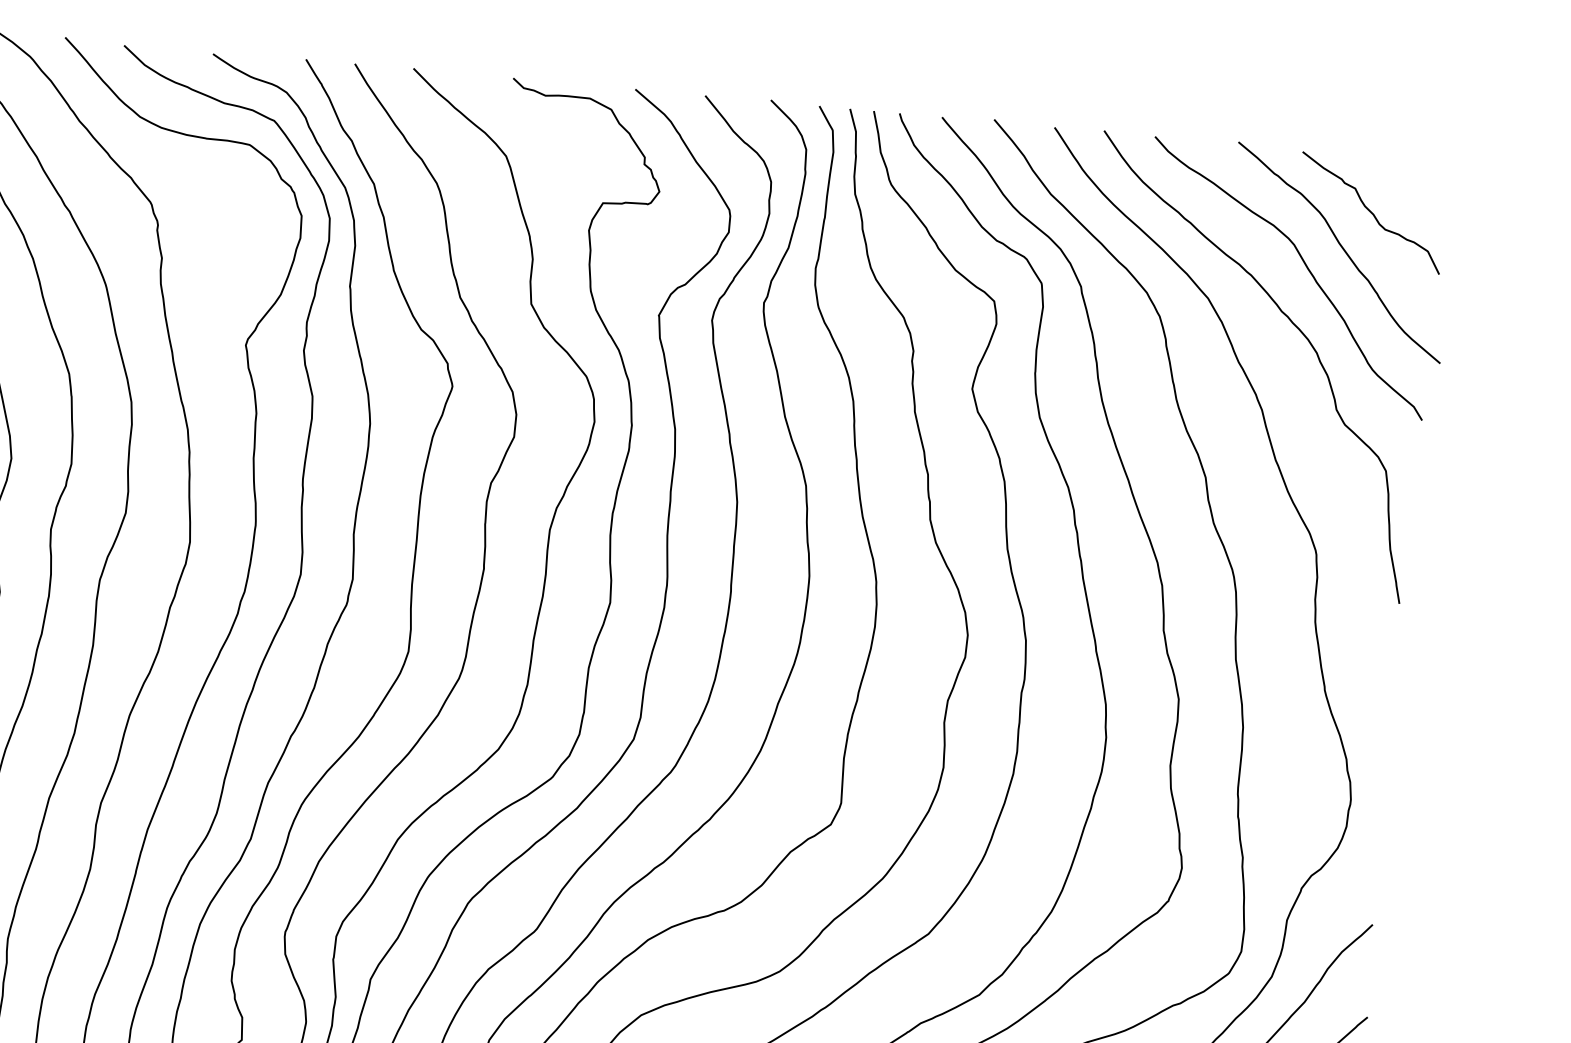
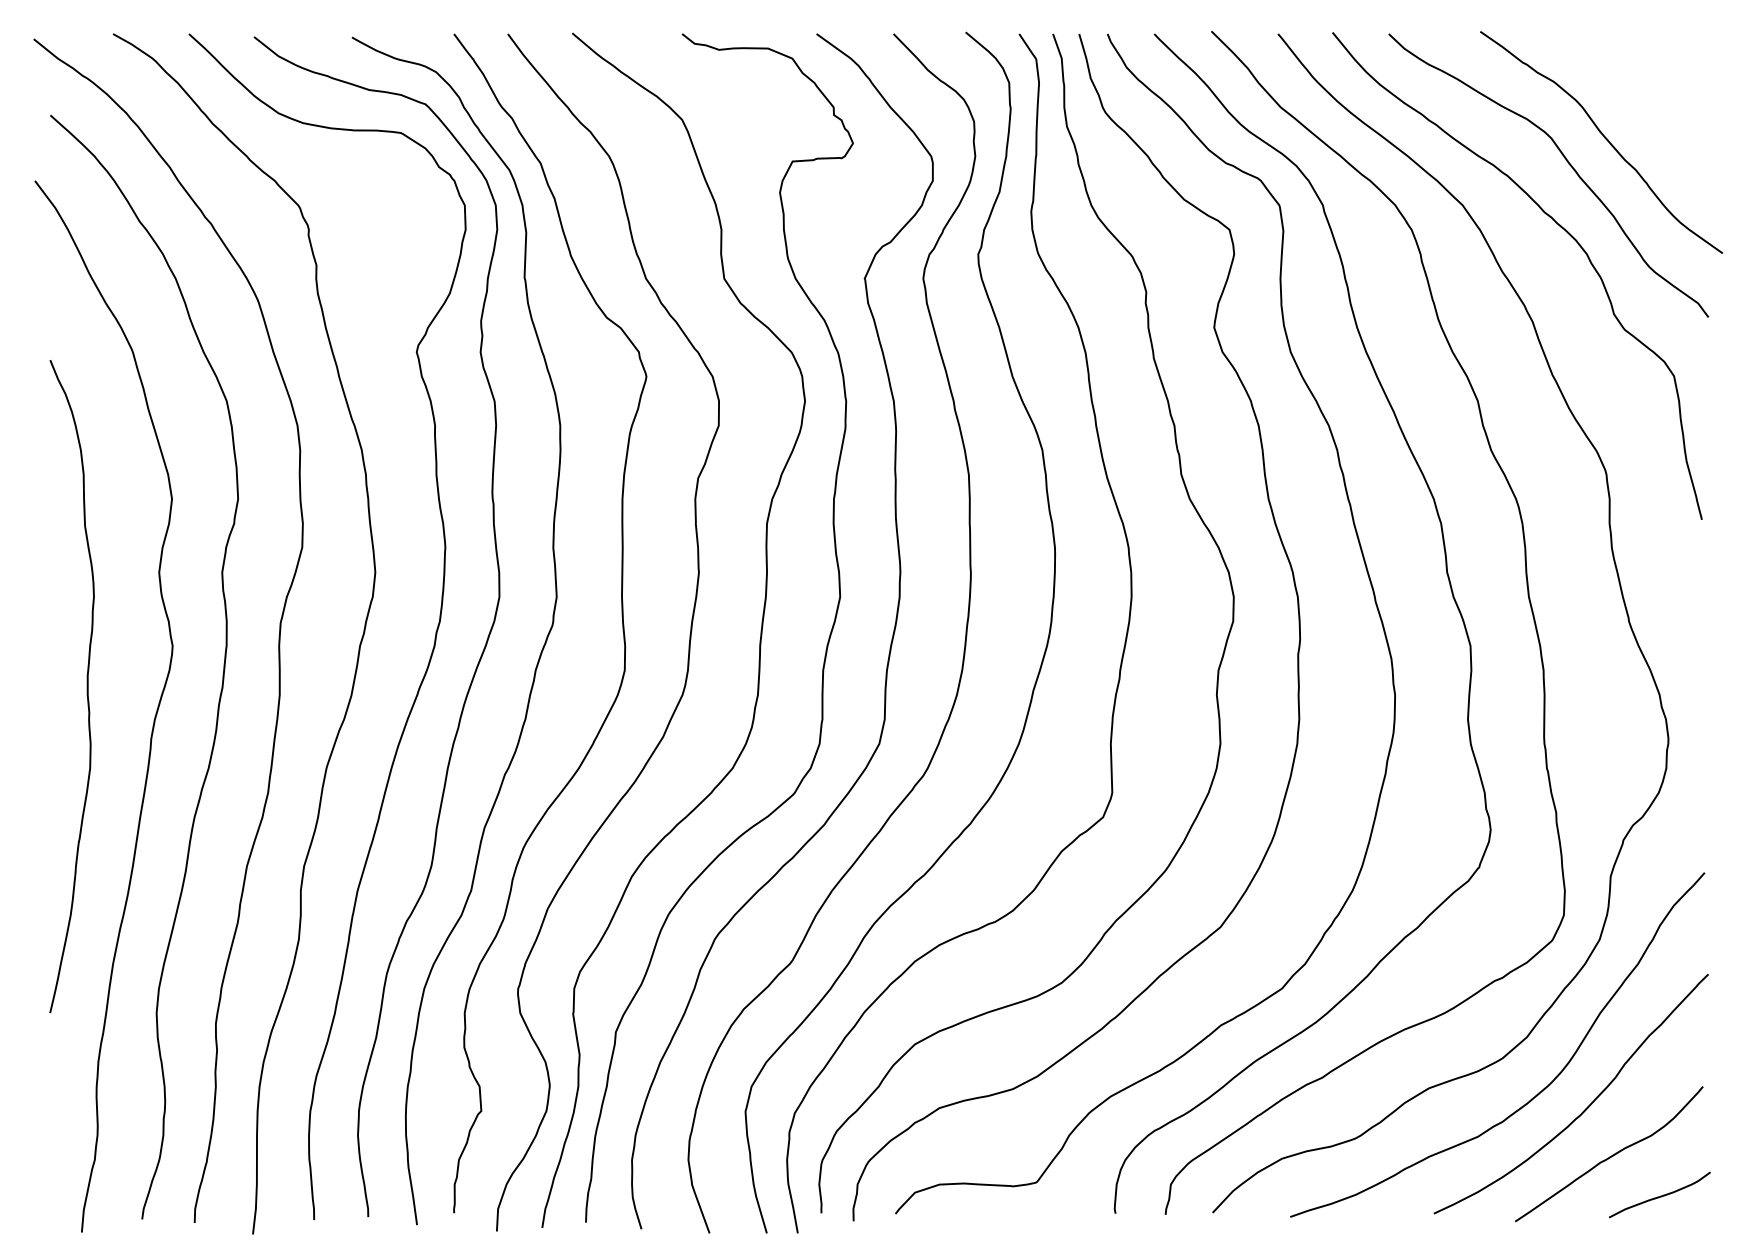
curve: (1371, 212) -> (1632, 95), removed

